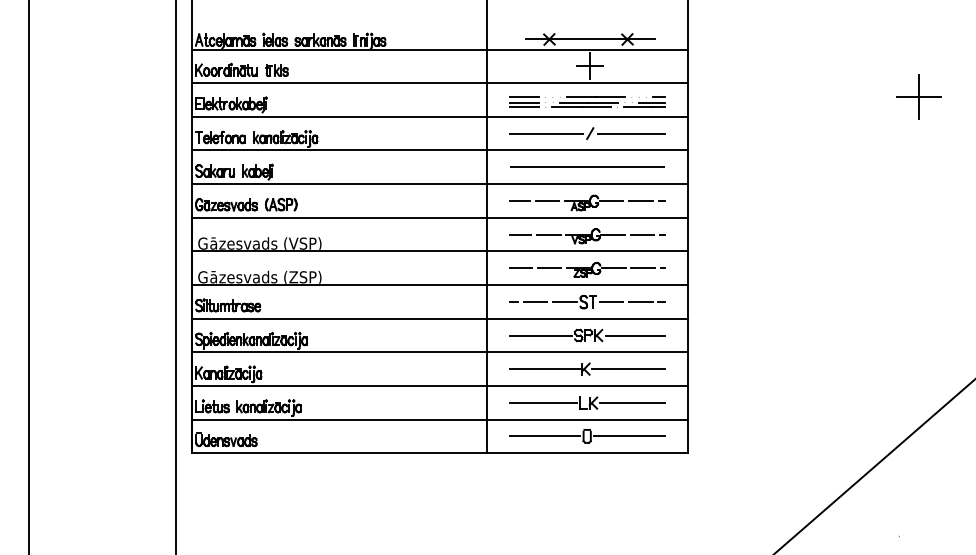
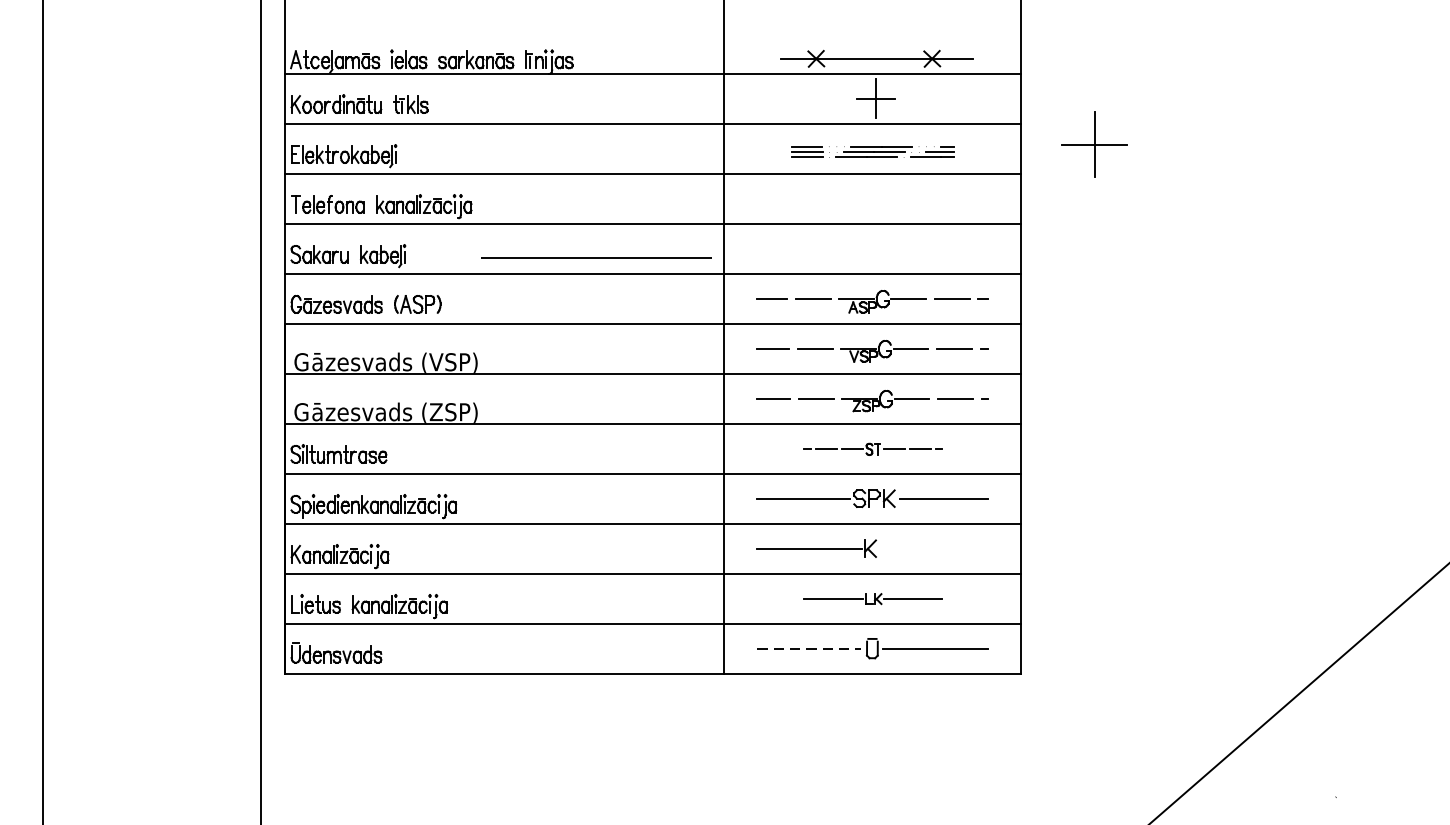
part: (918, 96) -> (1094, 143), moved
part: (587, 101) -> (872, 151), size x0.7
part: (587, 133) -> (872, 198), removed
line: (587, 166) -> (596, 256), moved
part: (587, 302) -> (872, 449), size x0.6
line: (628, 369) -> (933, 549), removed
part: (587, 402) -> (872, 598), size x0.6
line: (544, 436) -> (808, 648), solid -> dashed

